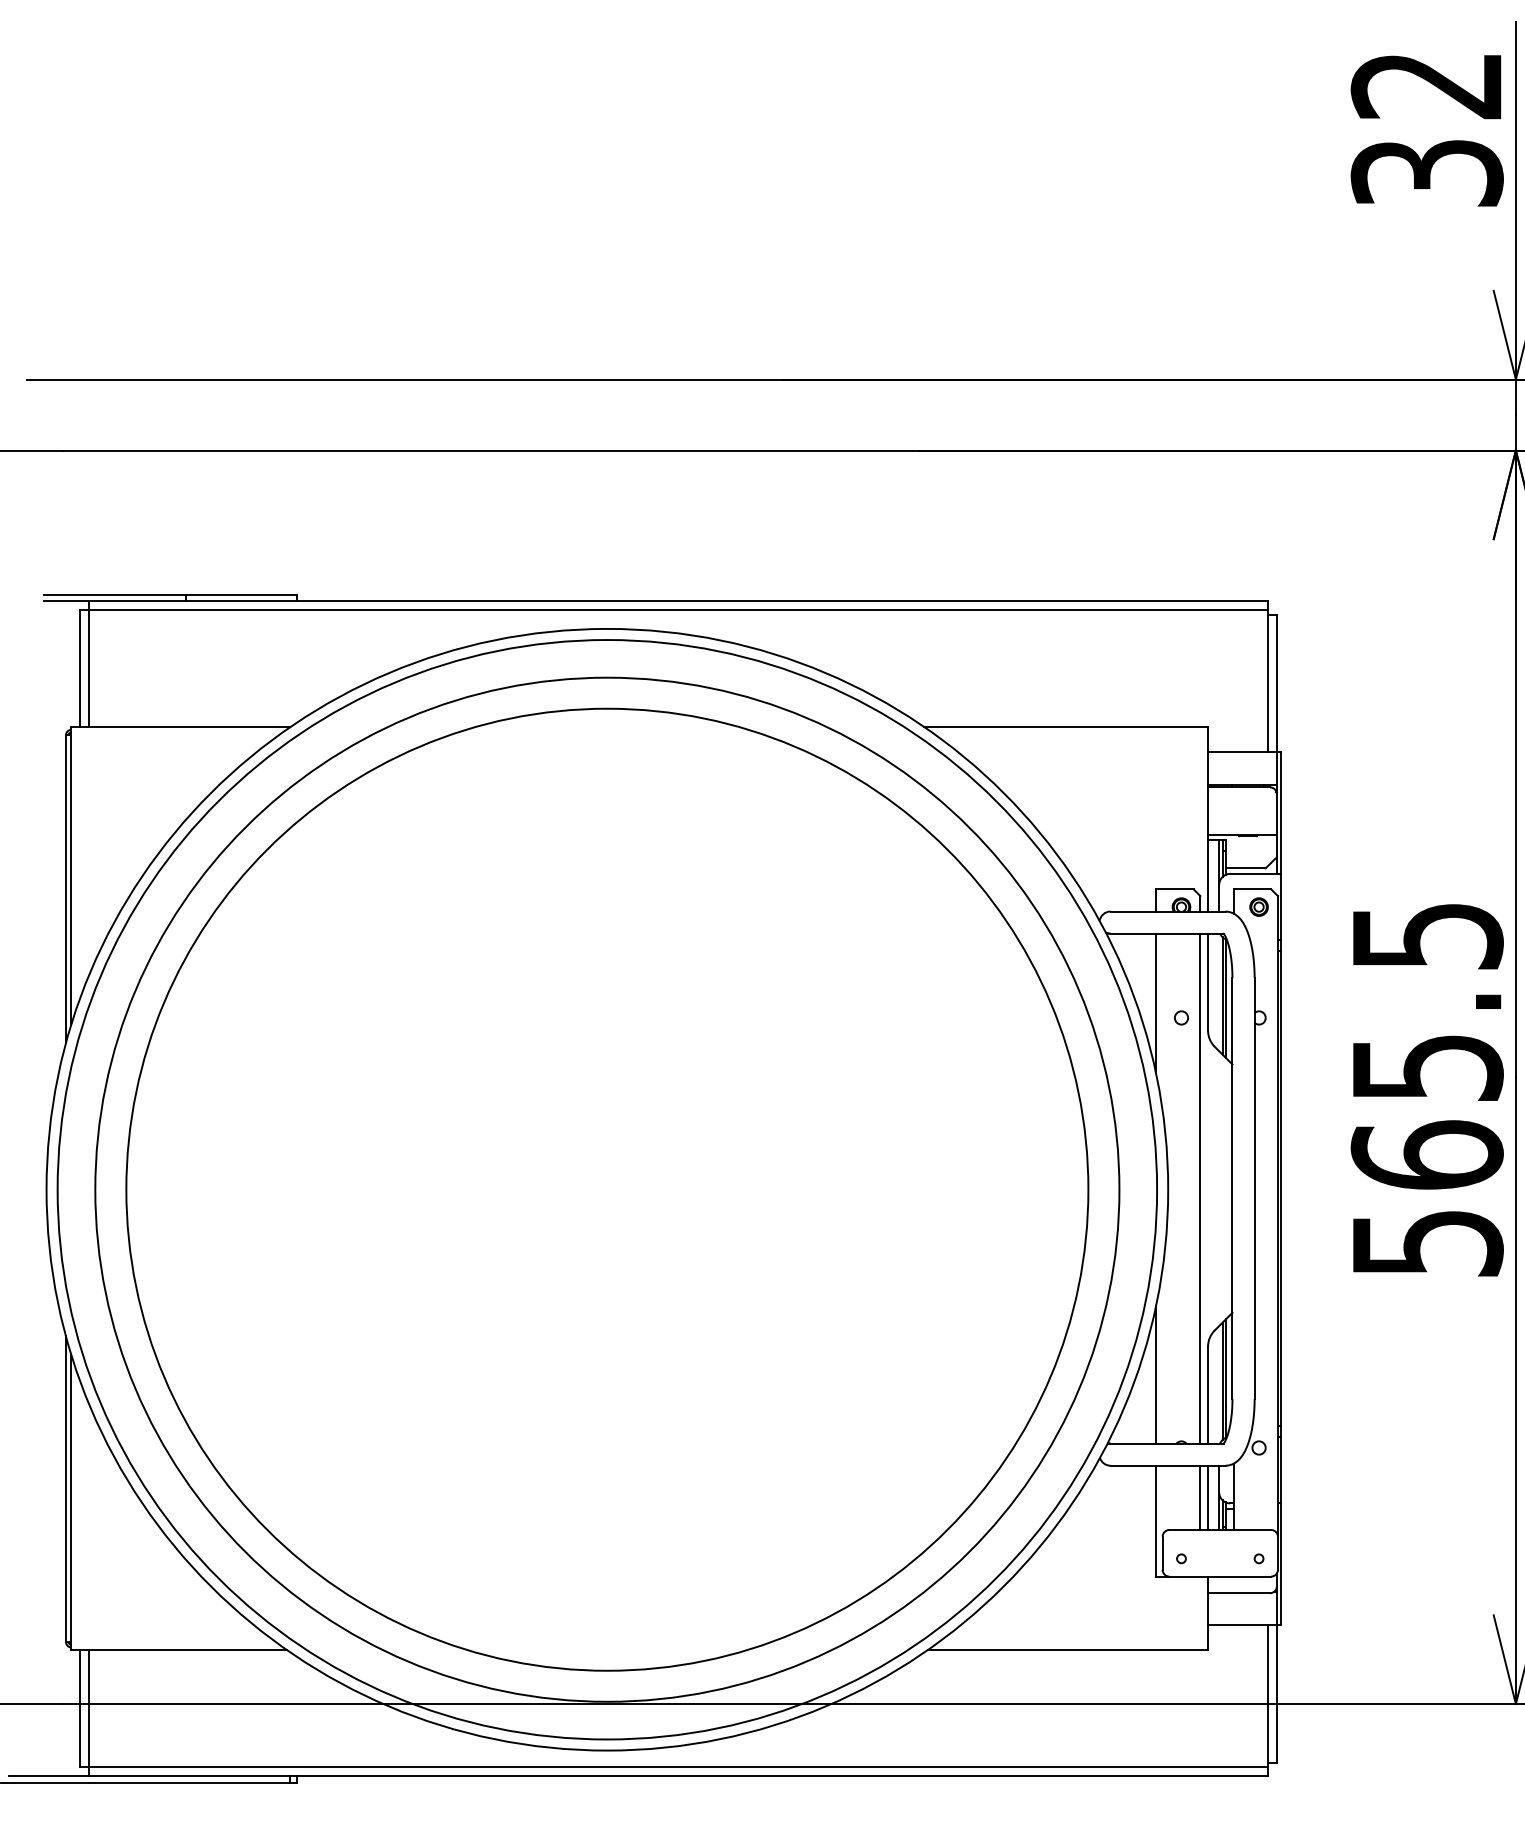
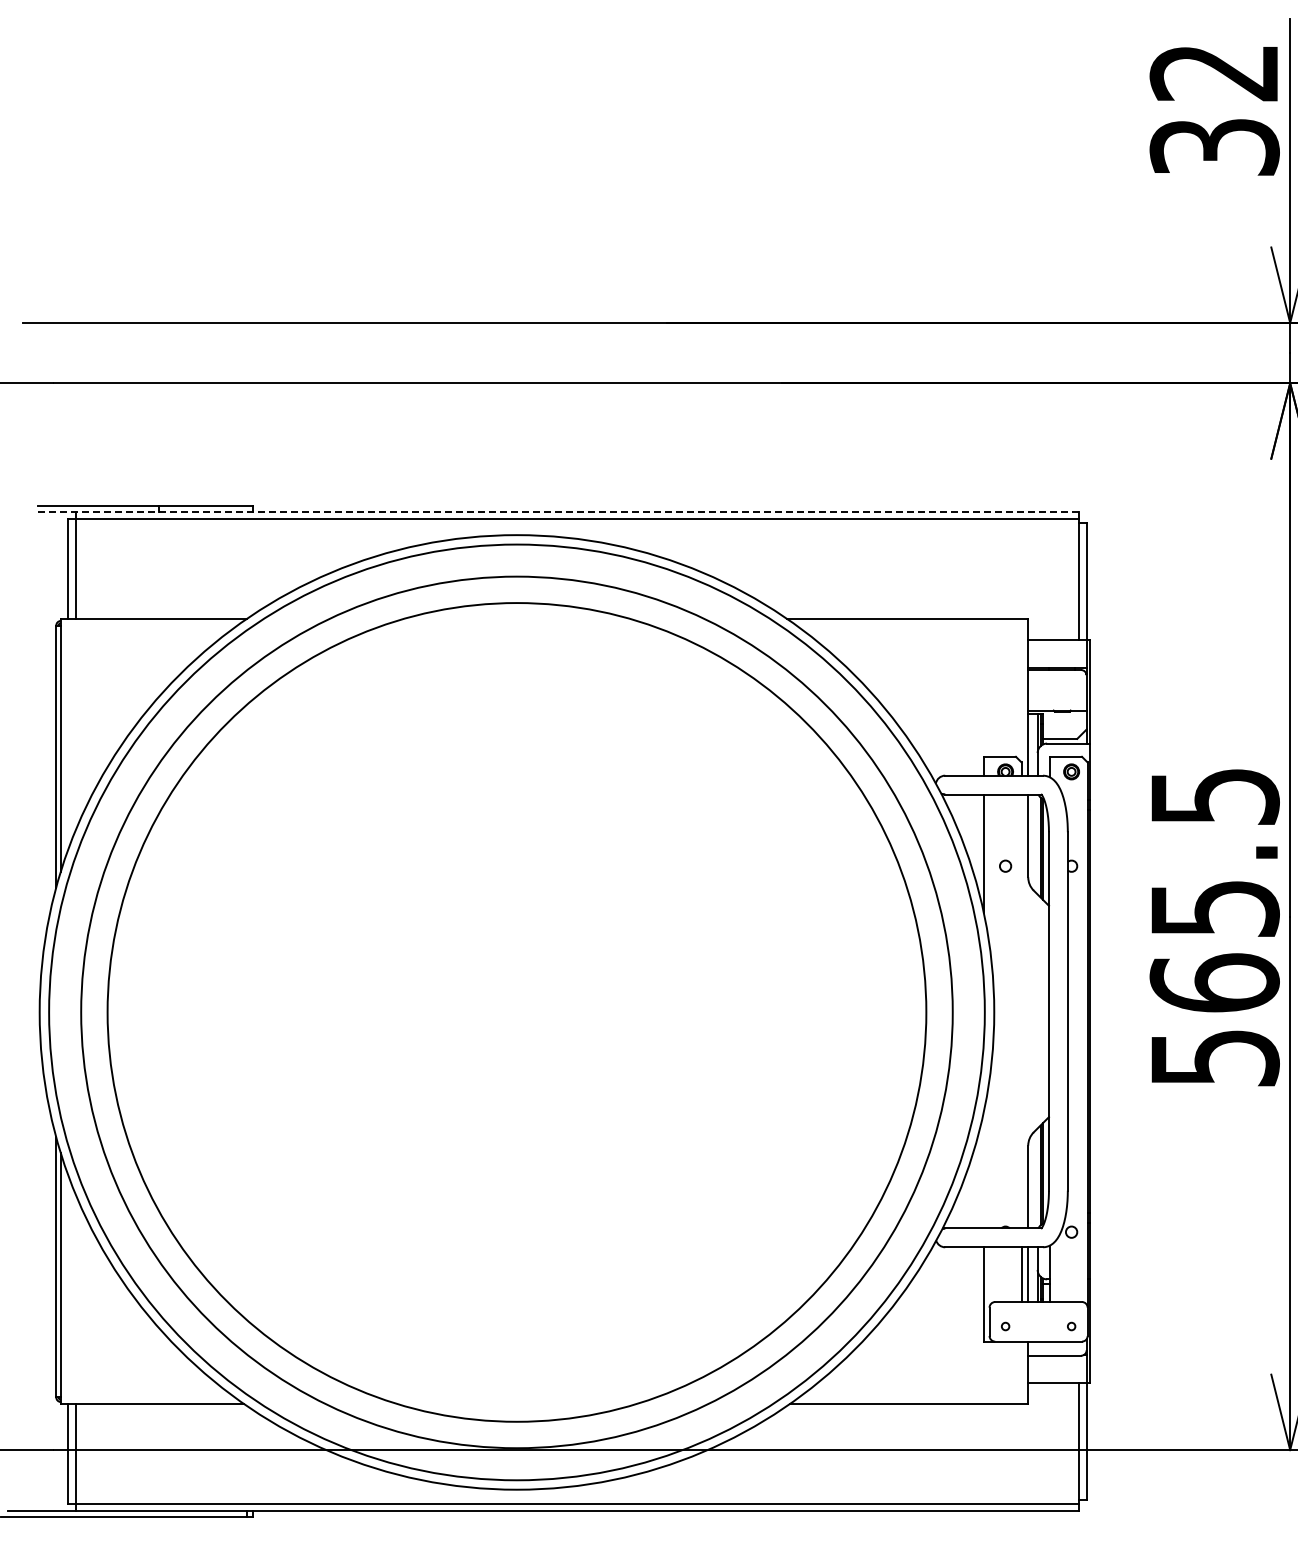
line: (656, 601) -> (558, 511), solid -> dashed
line: (1200, 1188) -> (1021, 1011), removed
line: (1155, 1374) -> (983, 1169), removed

